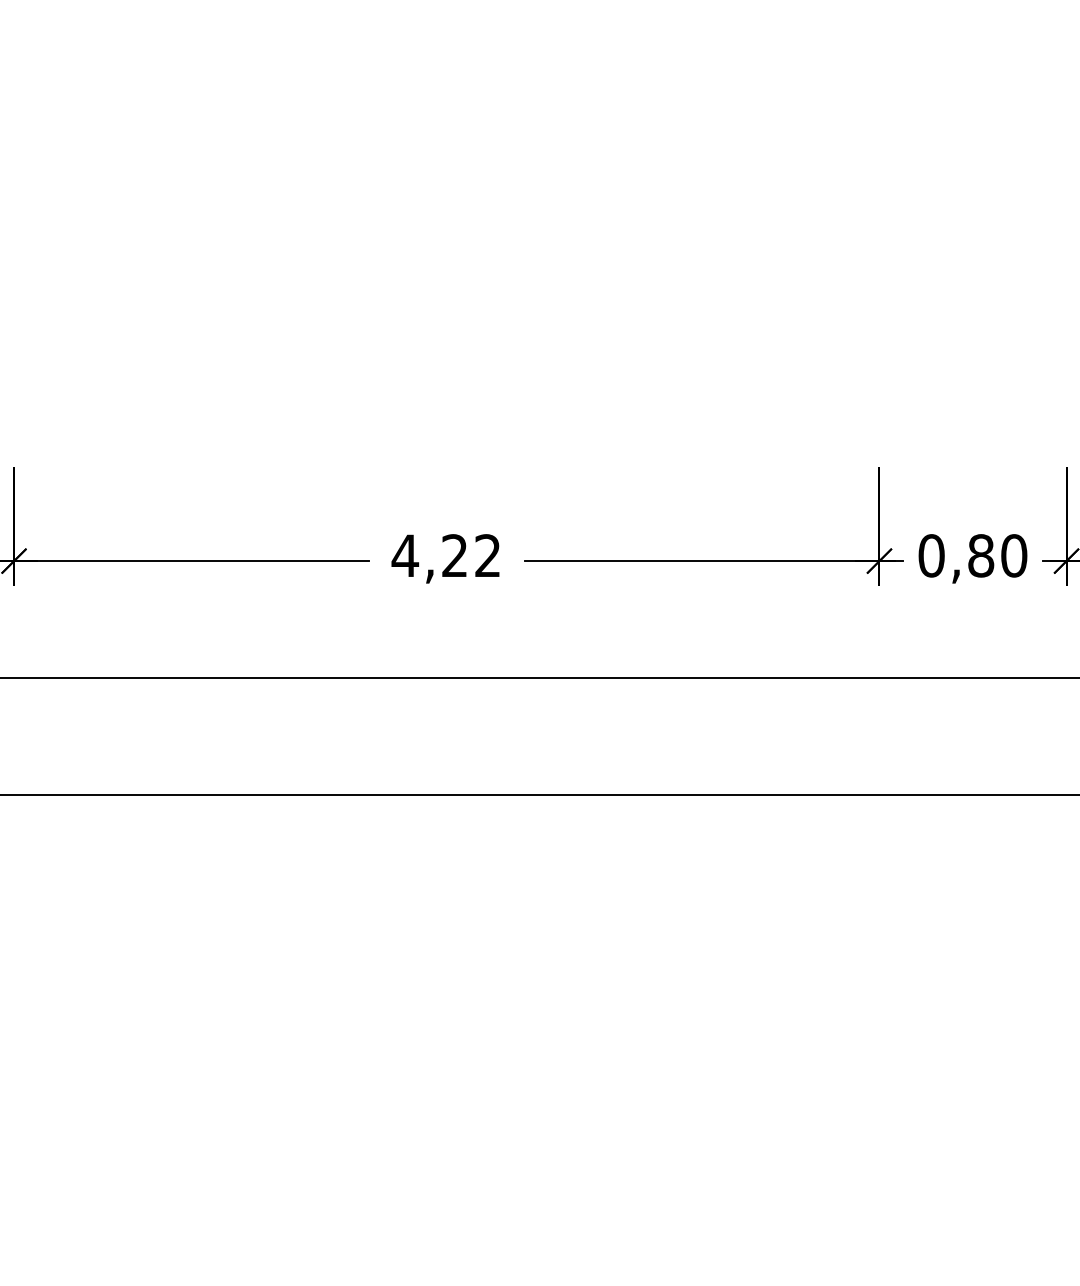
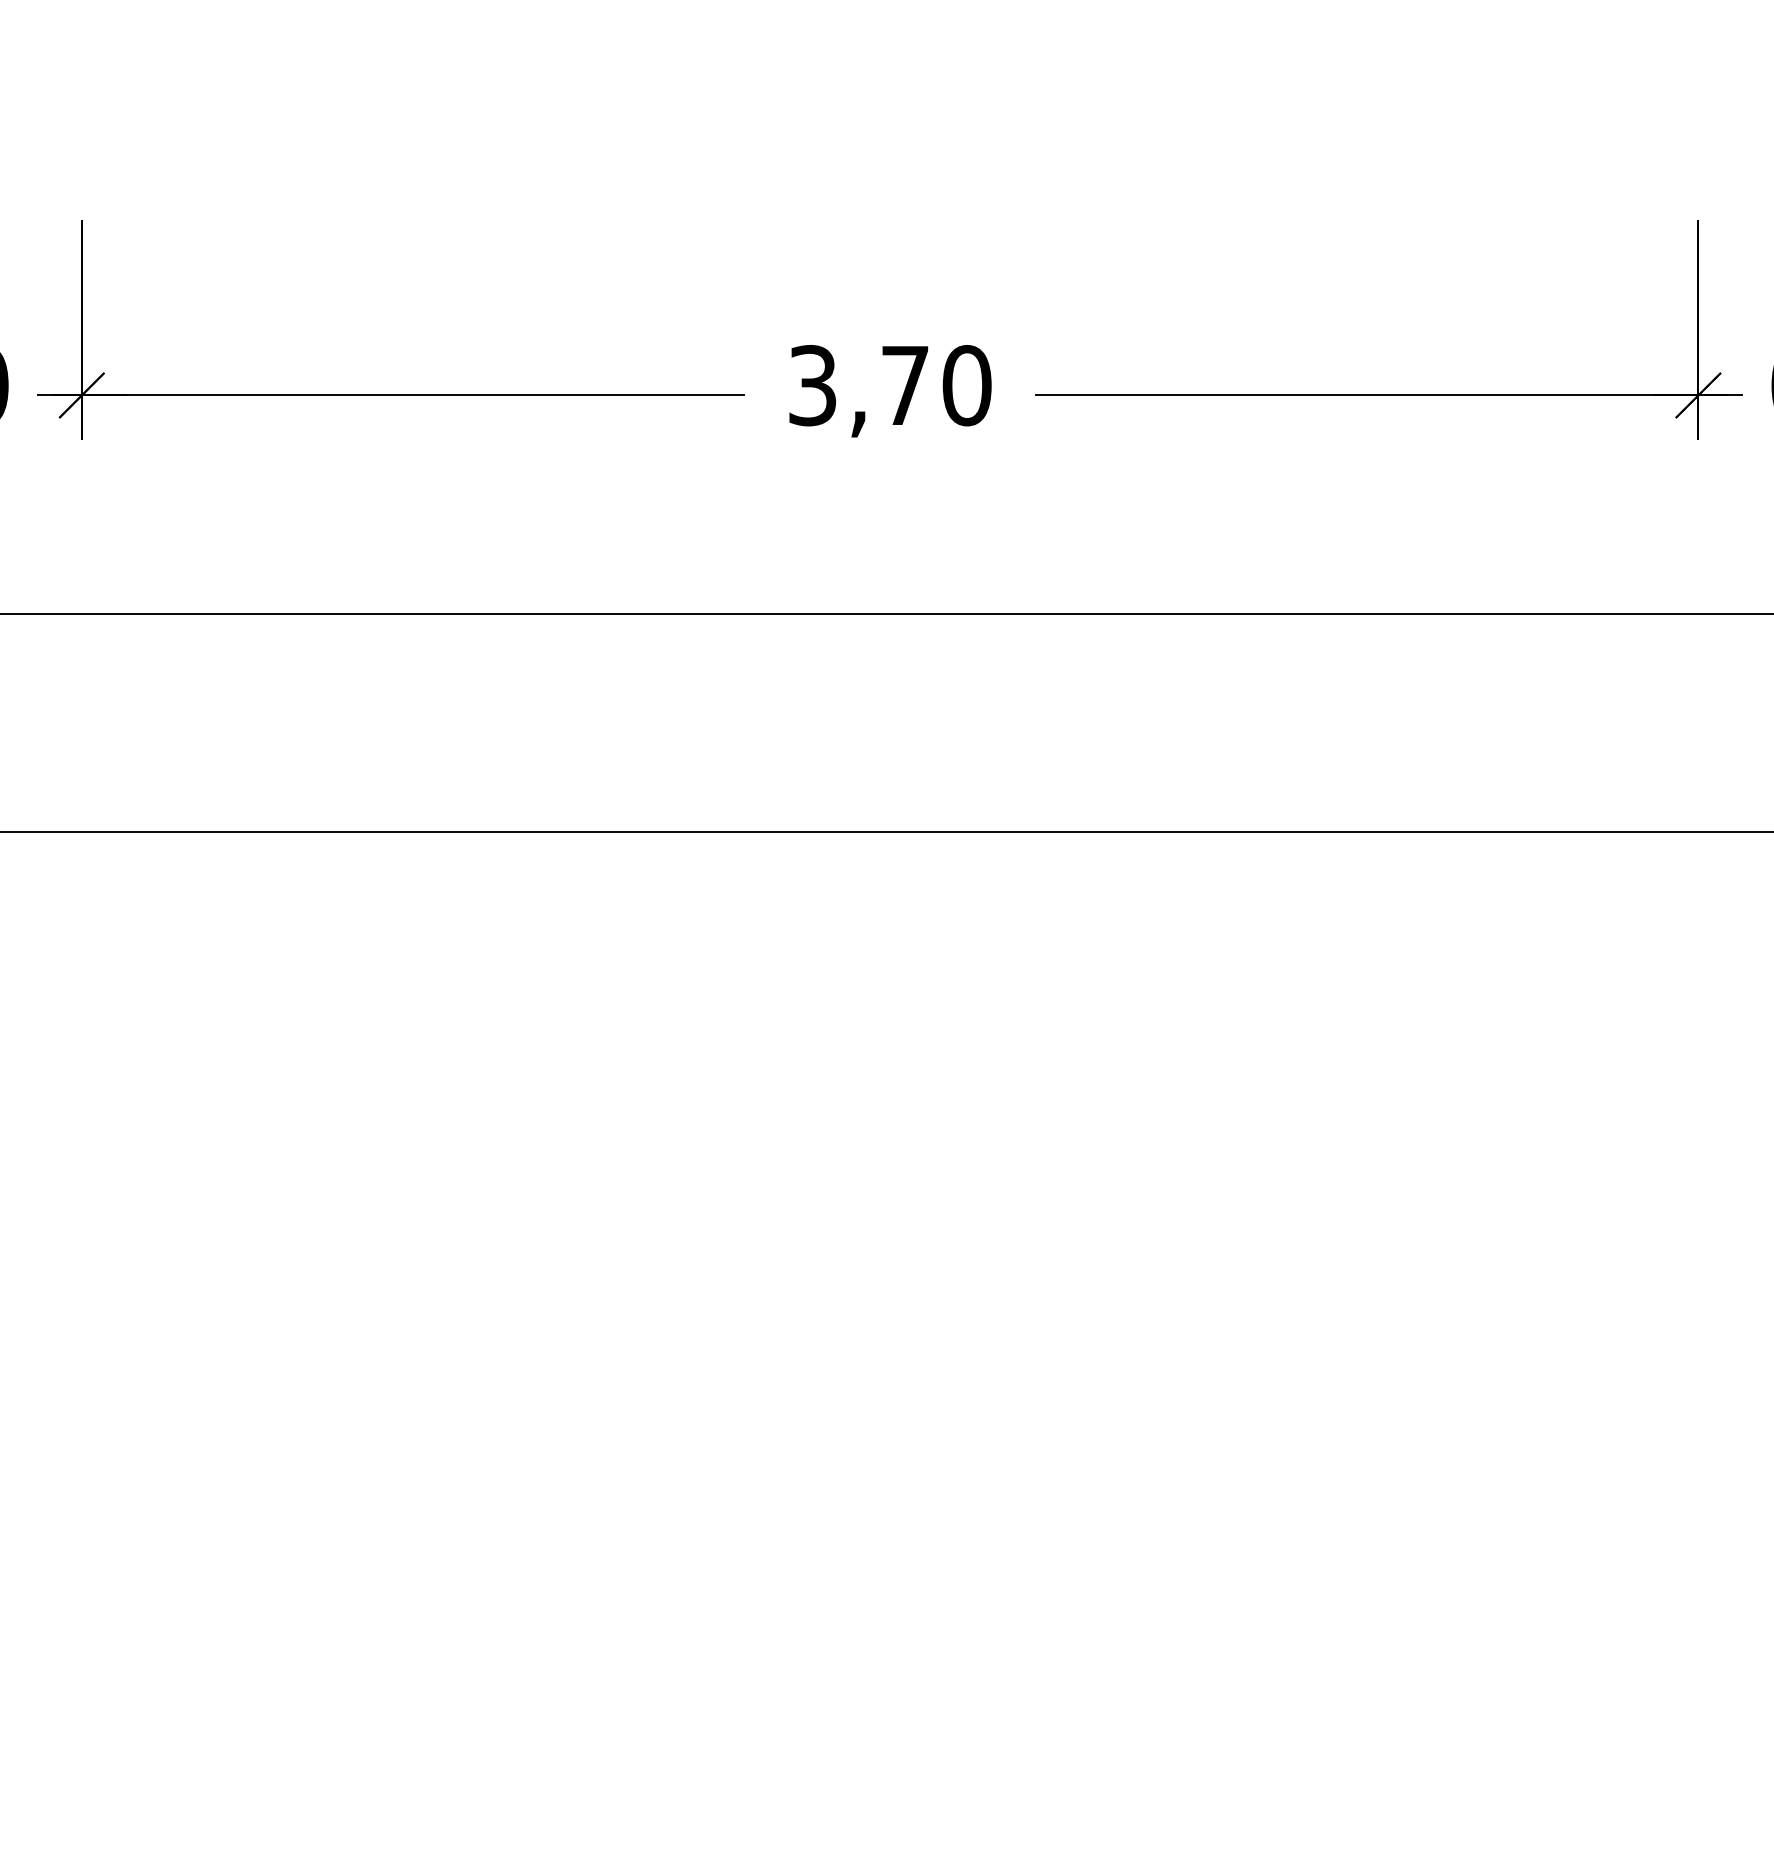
text: (446, 555) -> (889, 384), 4,22 -> 3,70

